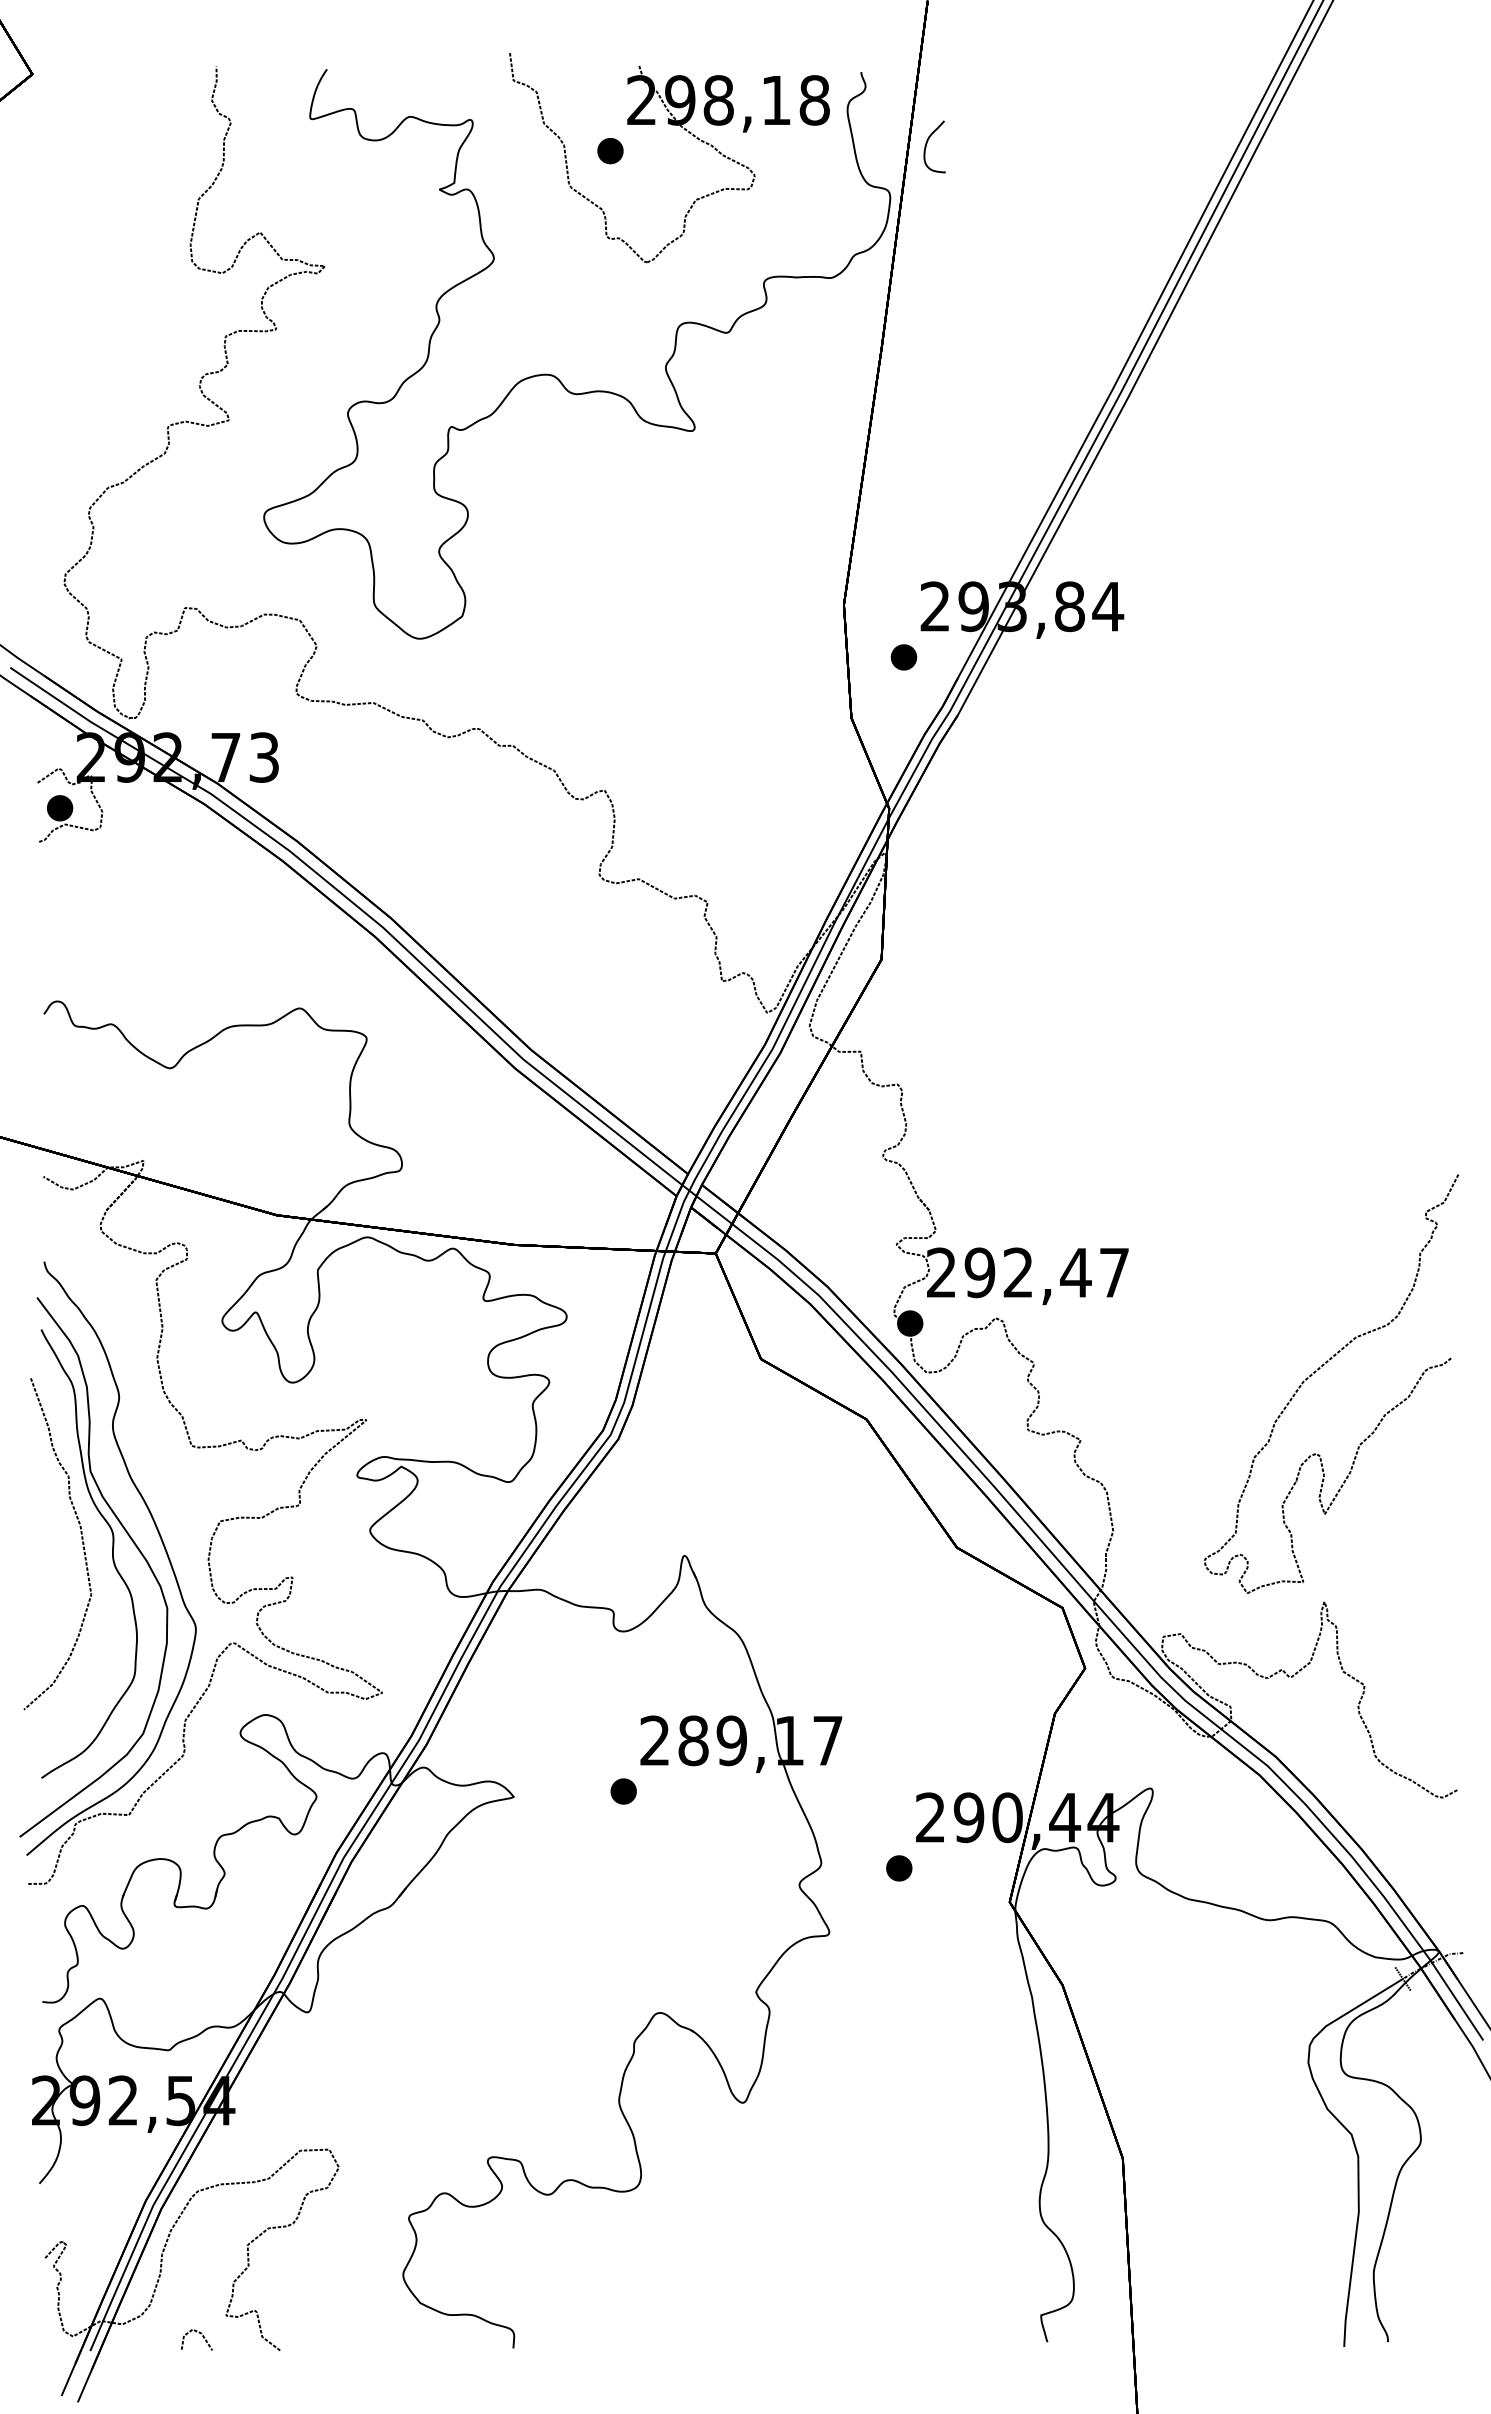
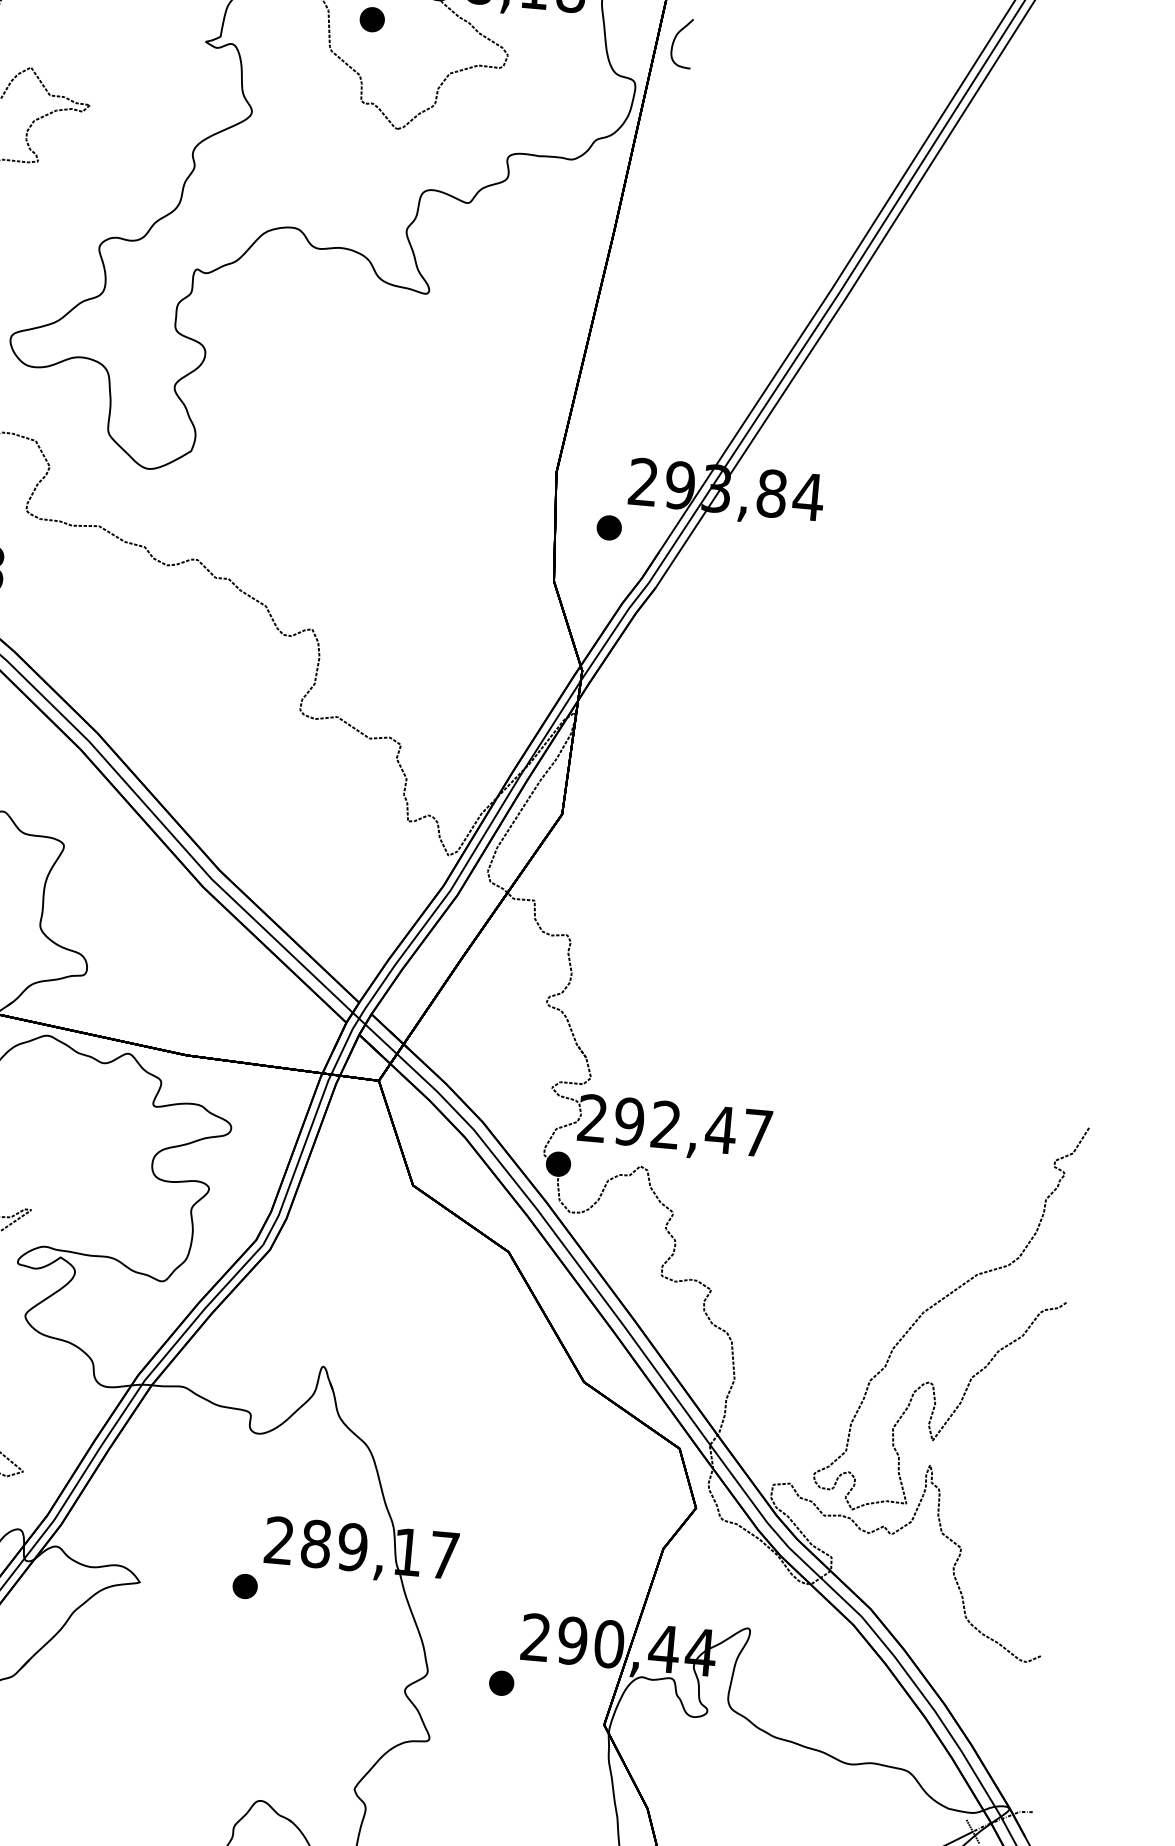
part: (1318, 1370) -> (938, 1302), moved

